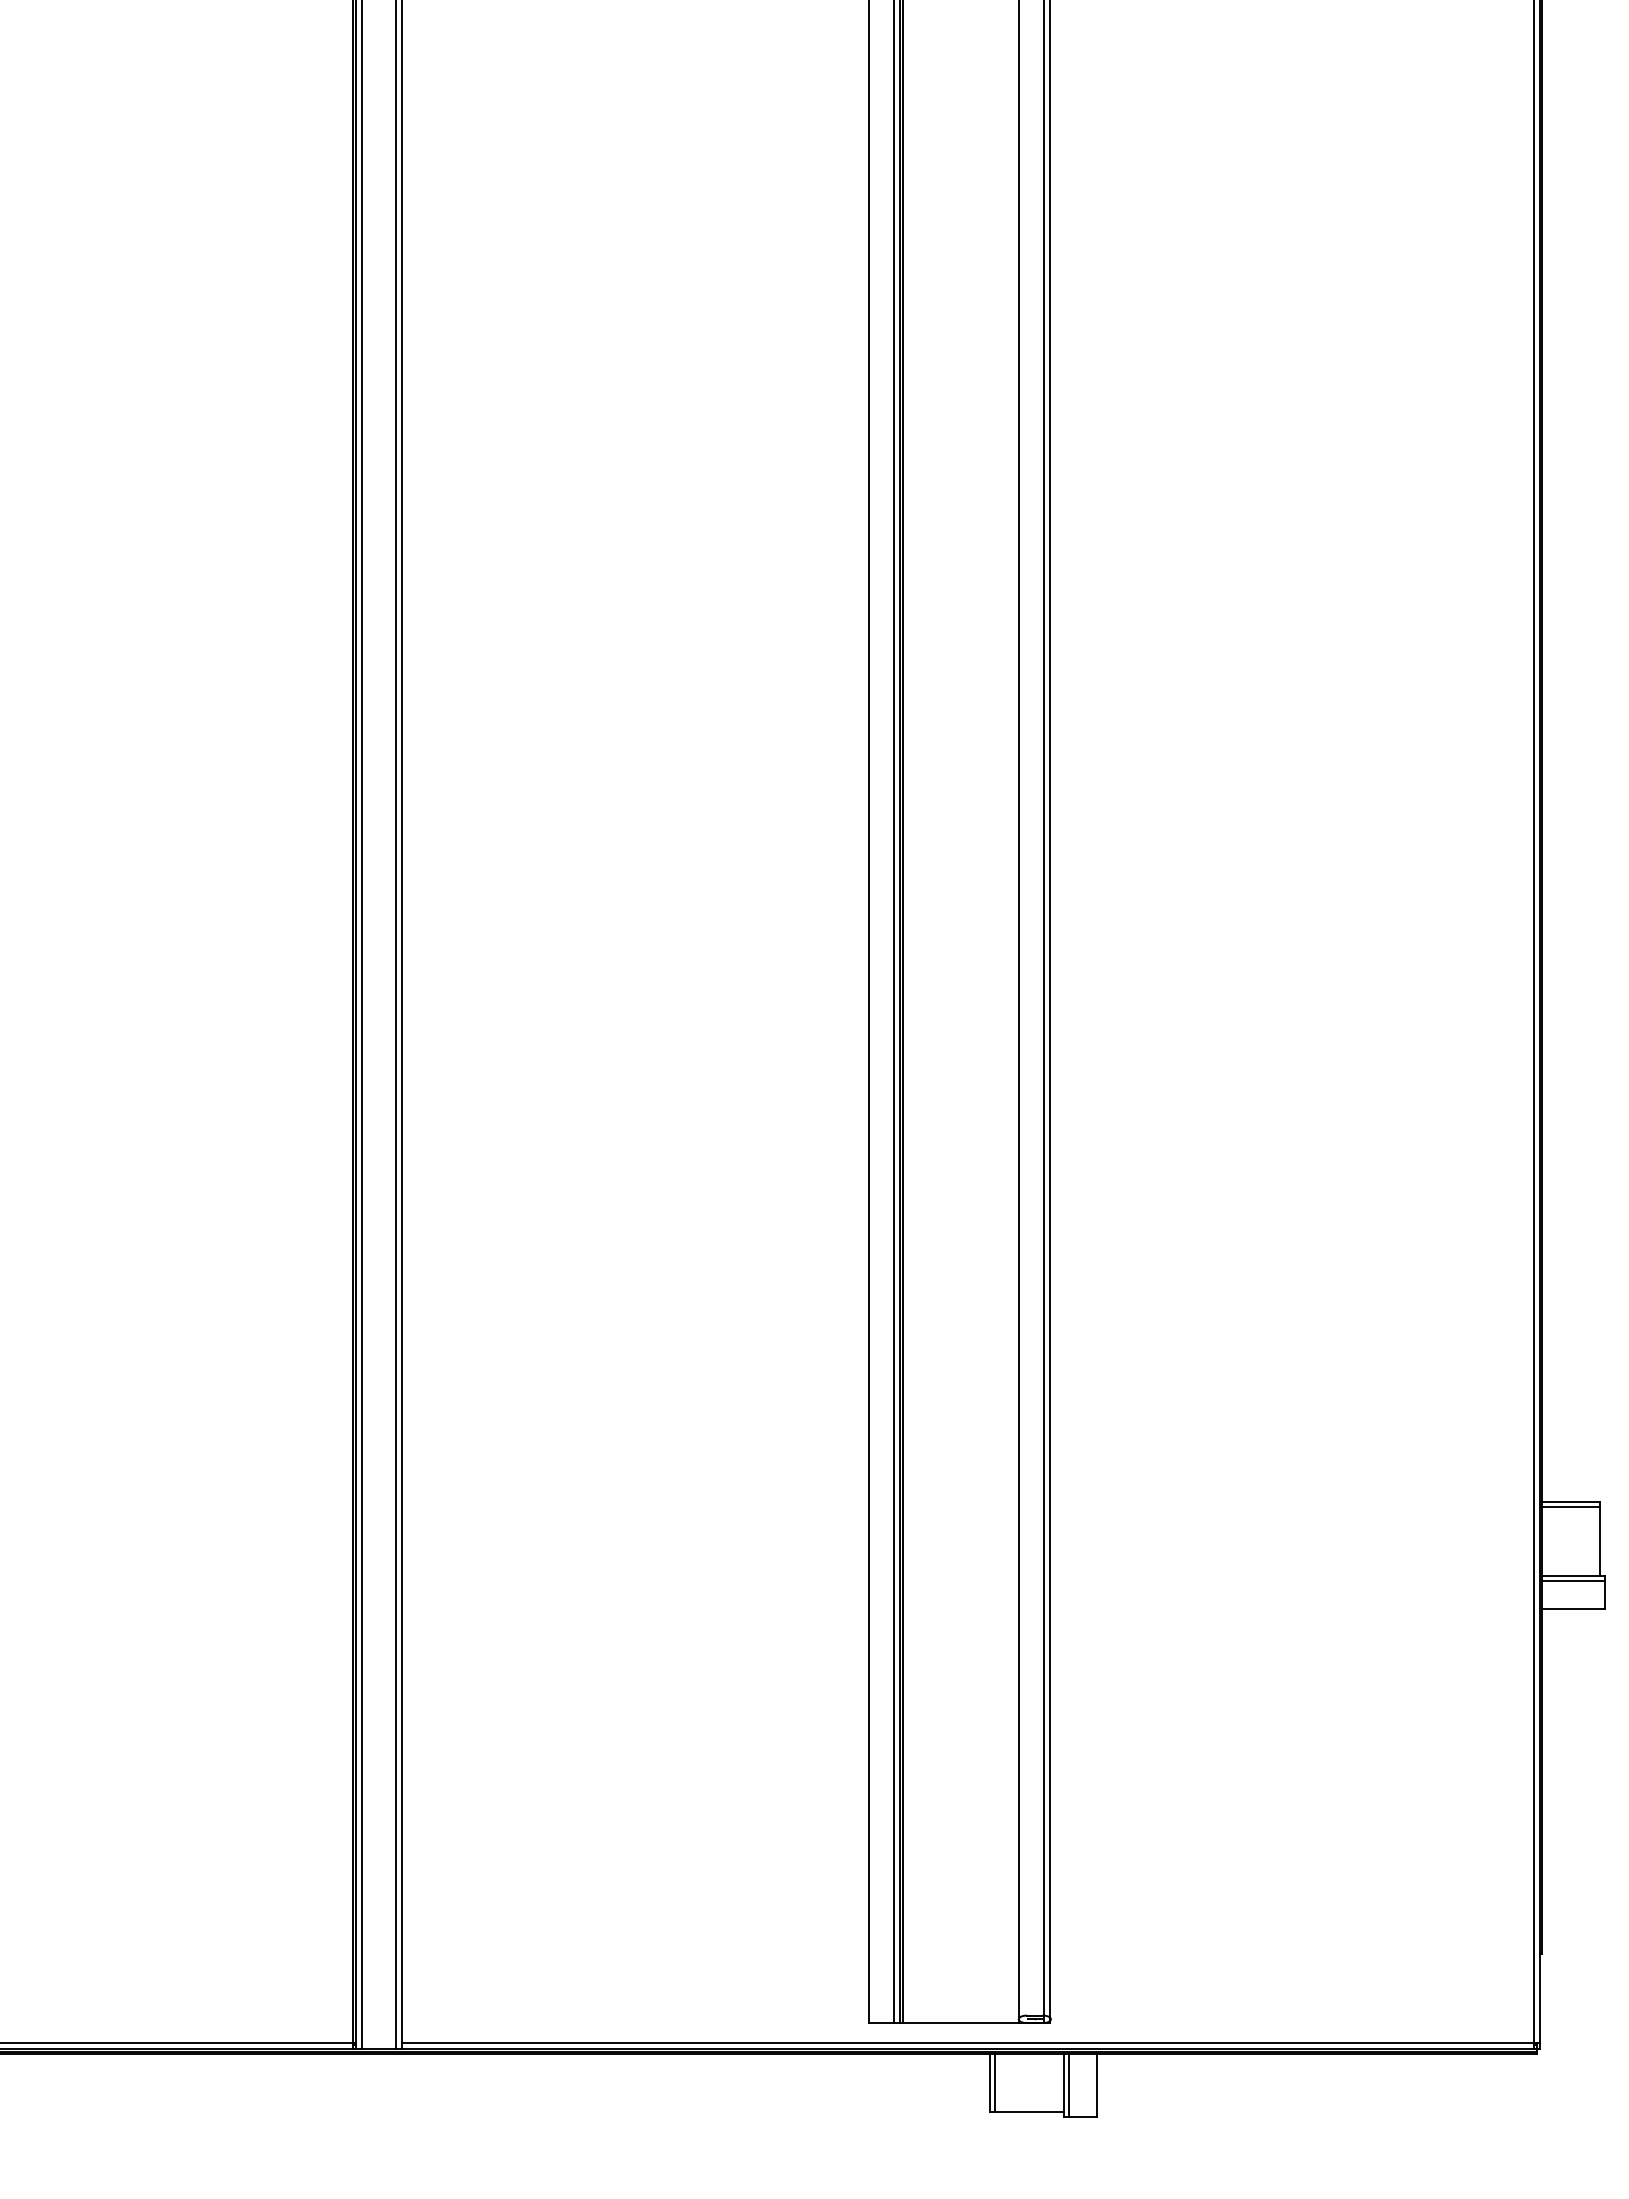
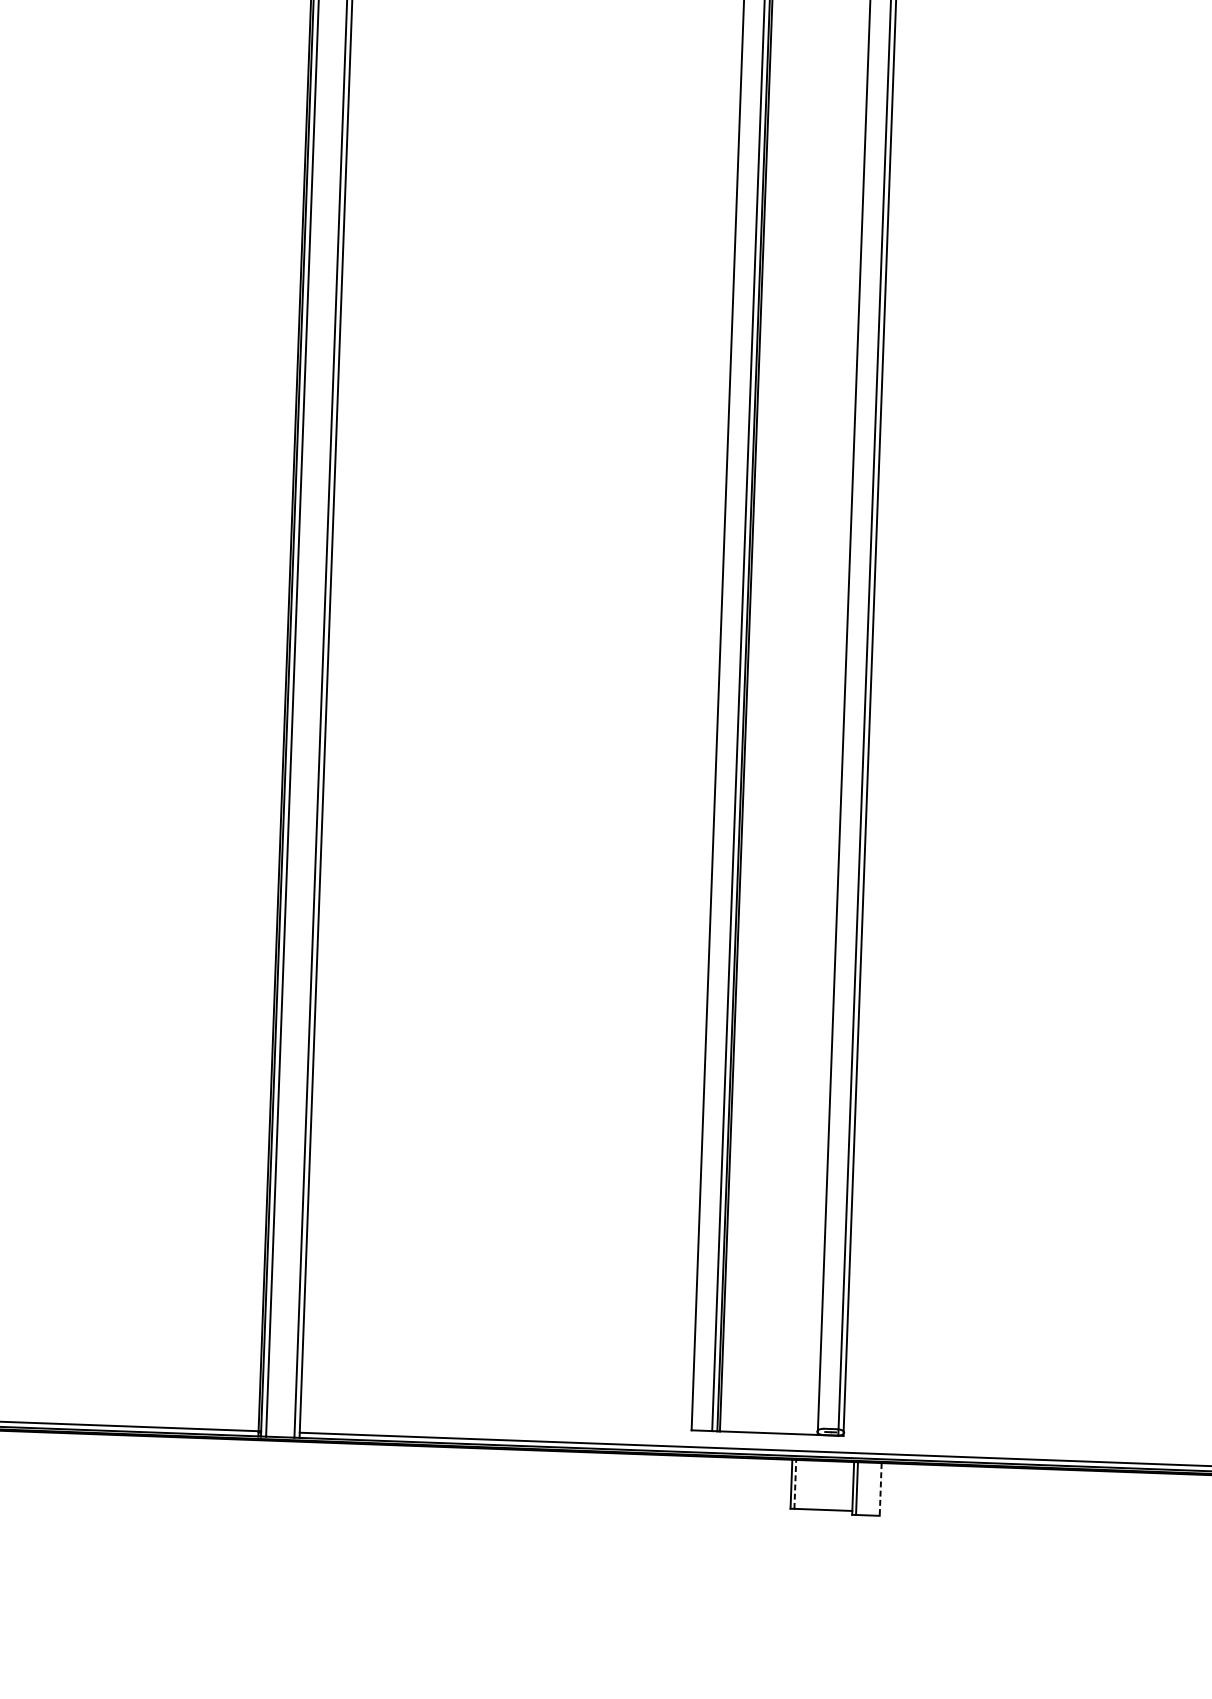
line: (994, 2082) -> (794, 1483), solid -> dashed
line: (1096, 2085) -> (880, 1489), solid -> dashed

